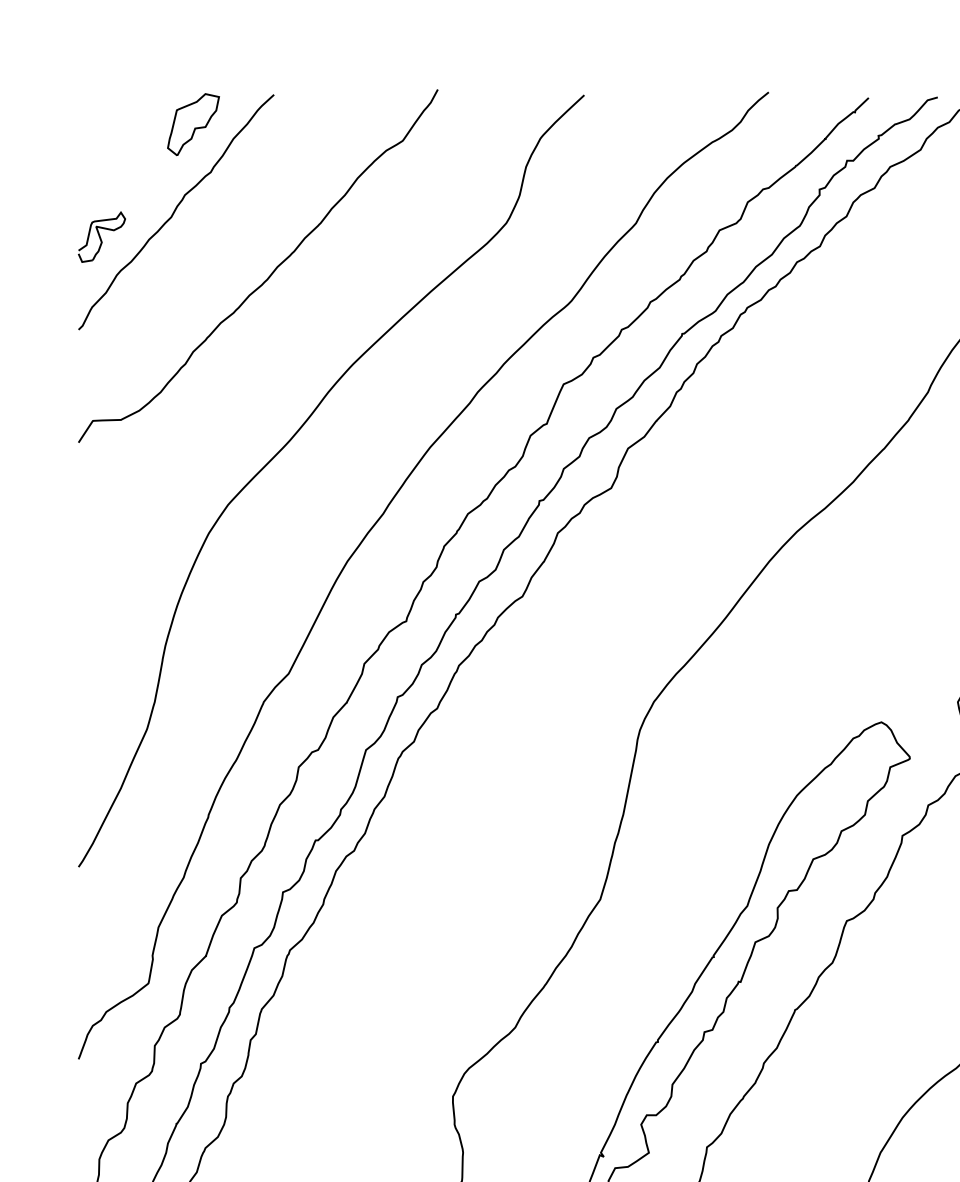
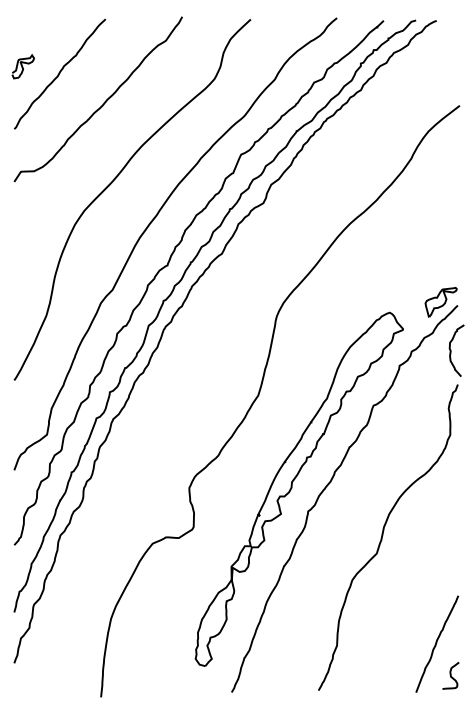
part: (192, 125) -> (67, 33), removed
part: (100, 236) -> (22, 66), moved

